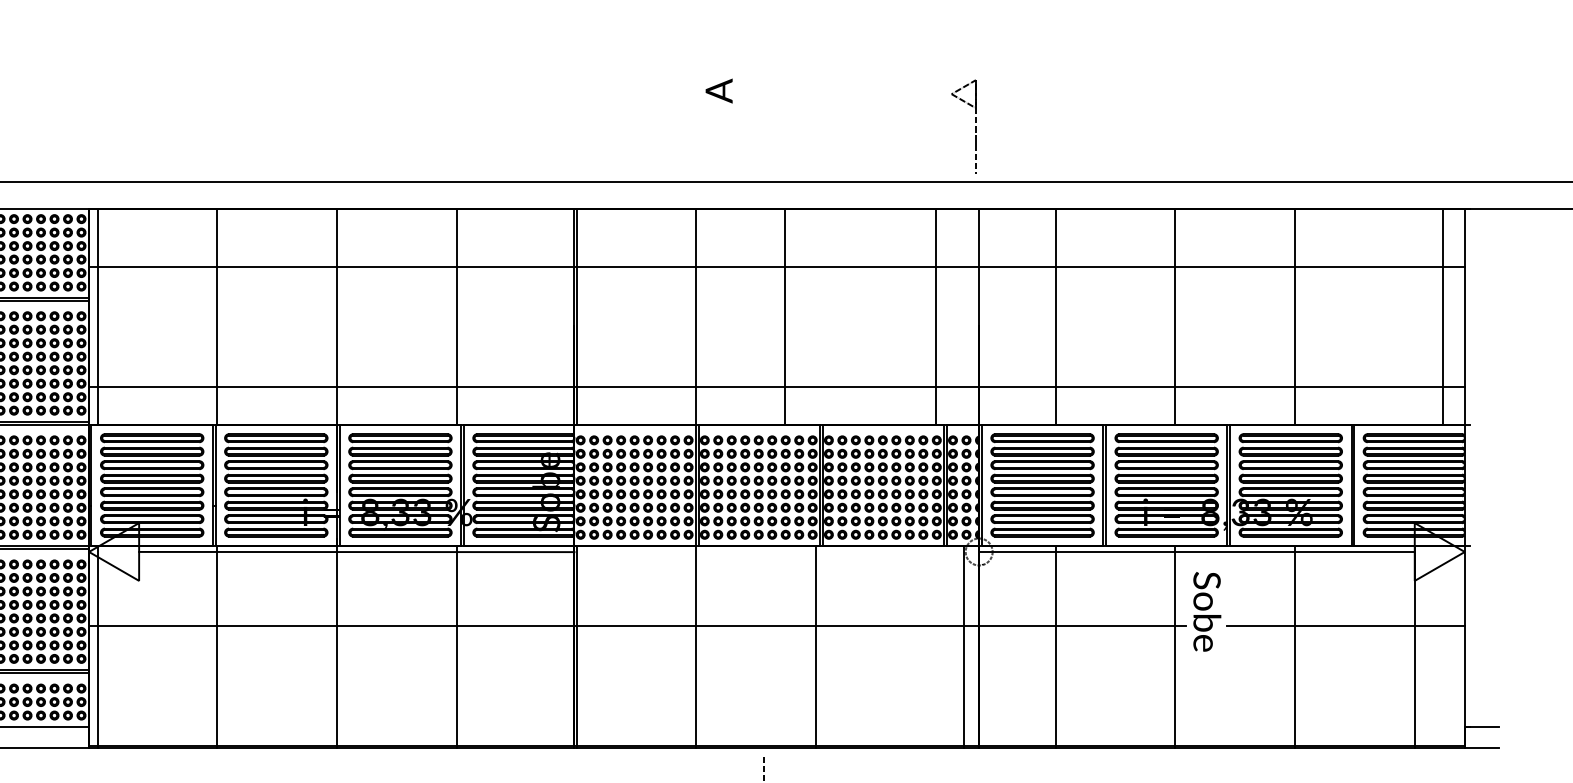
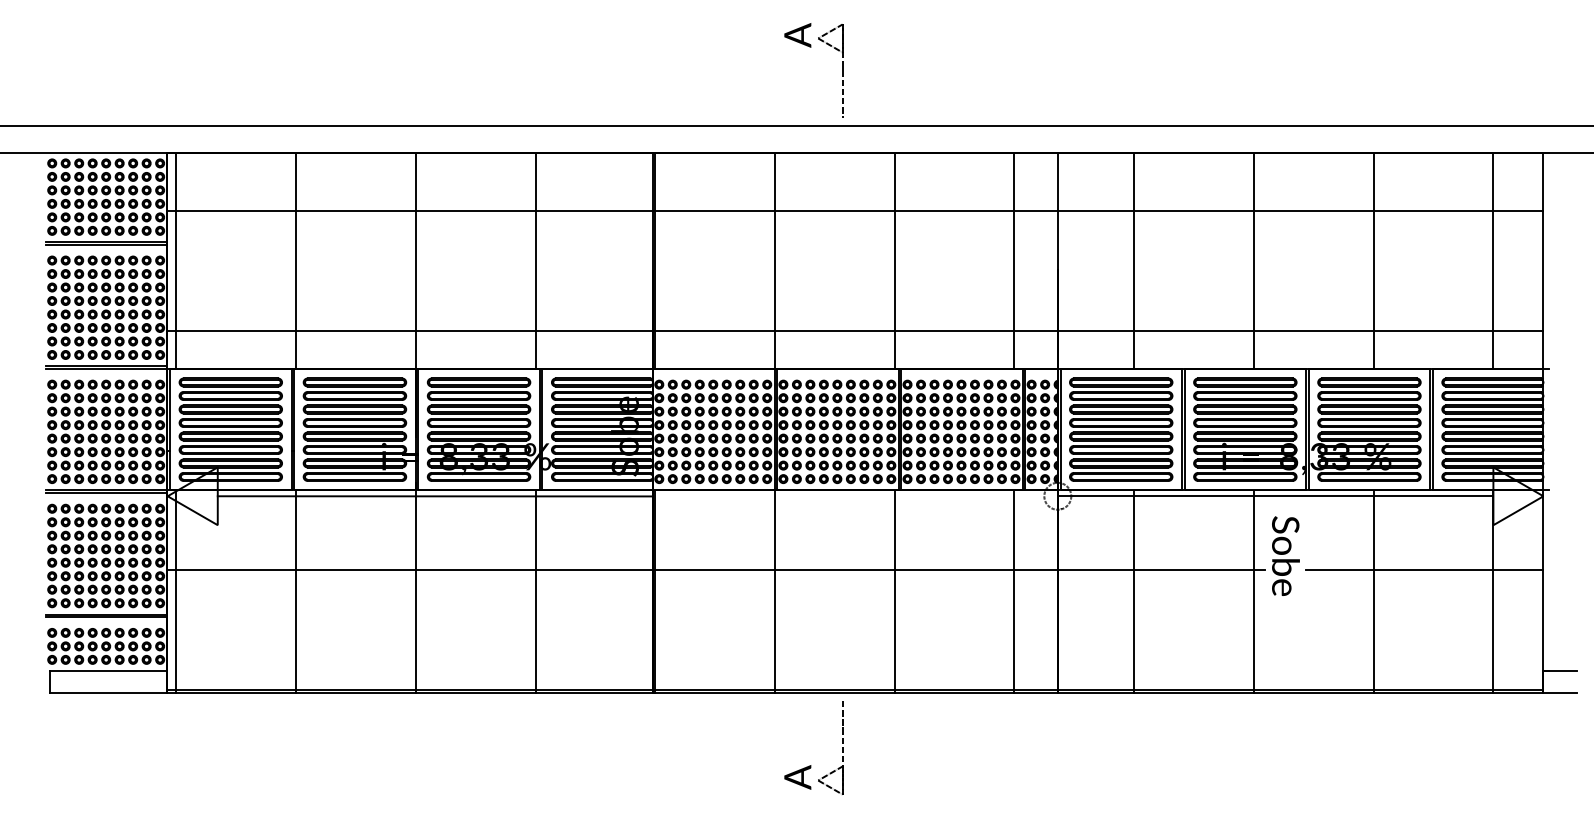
part: (975, 126) -> (842, 70), moved
line: (784, 317) -> (894, 261), moved
line: (1442, 317) -> (1493, 261), moved
line: (963, 647) -> (1014, 591), moved

